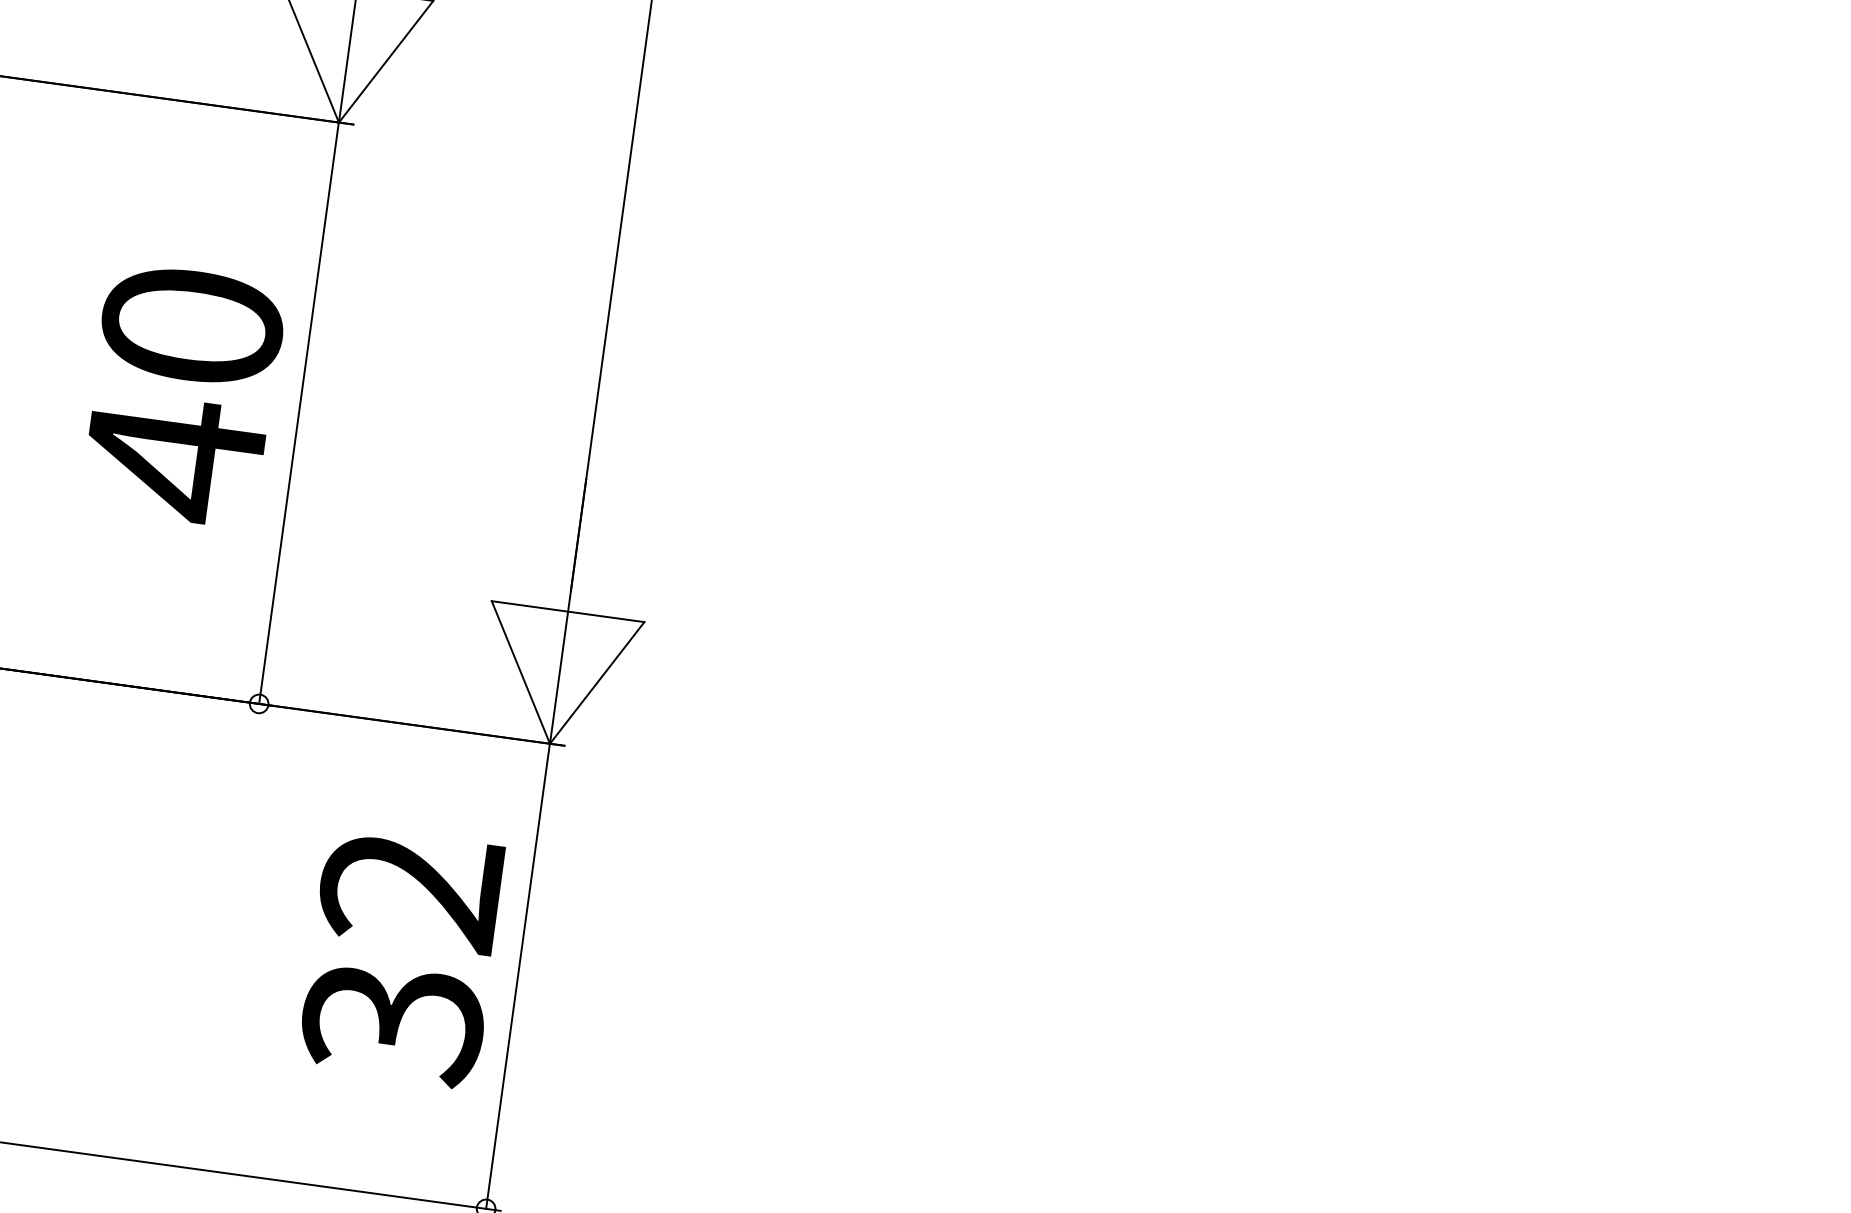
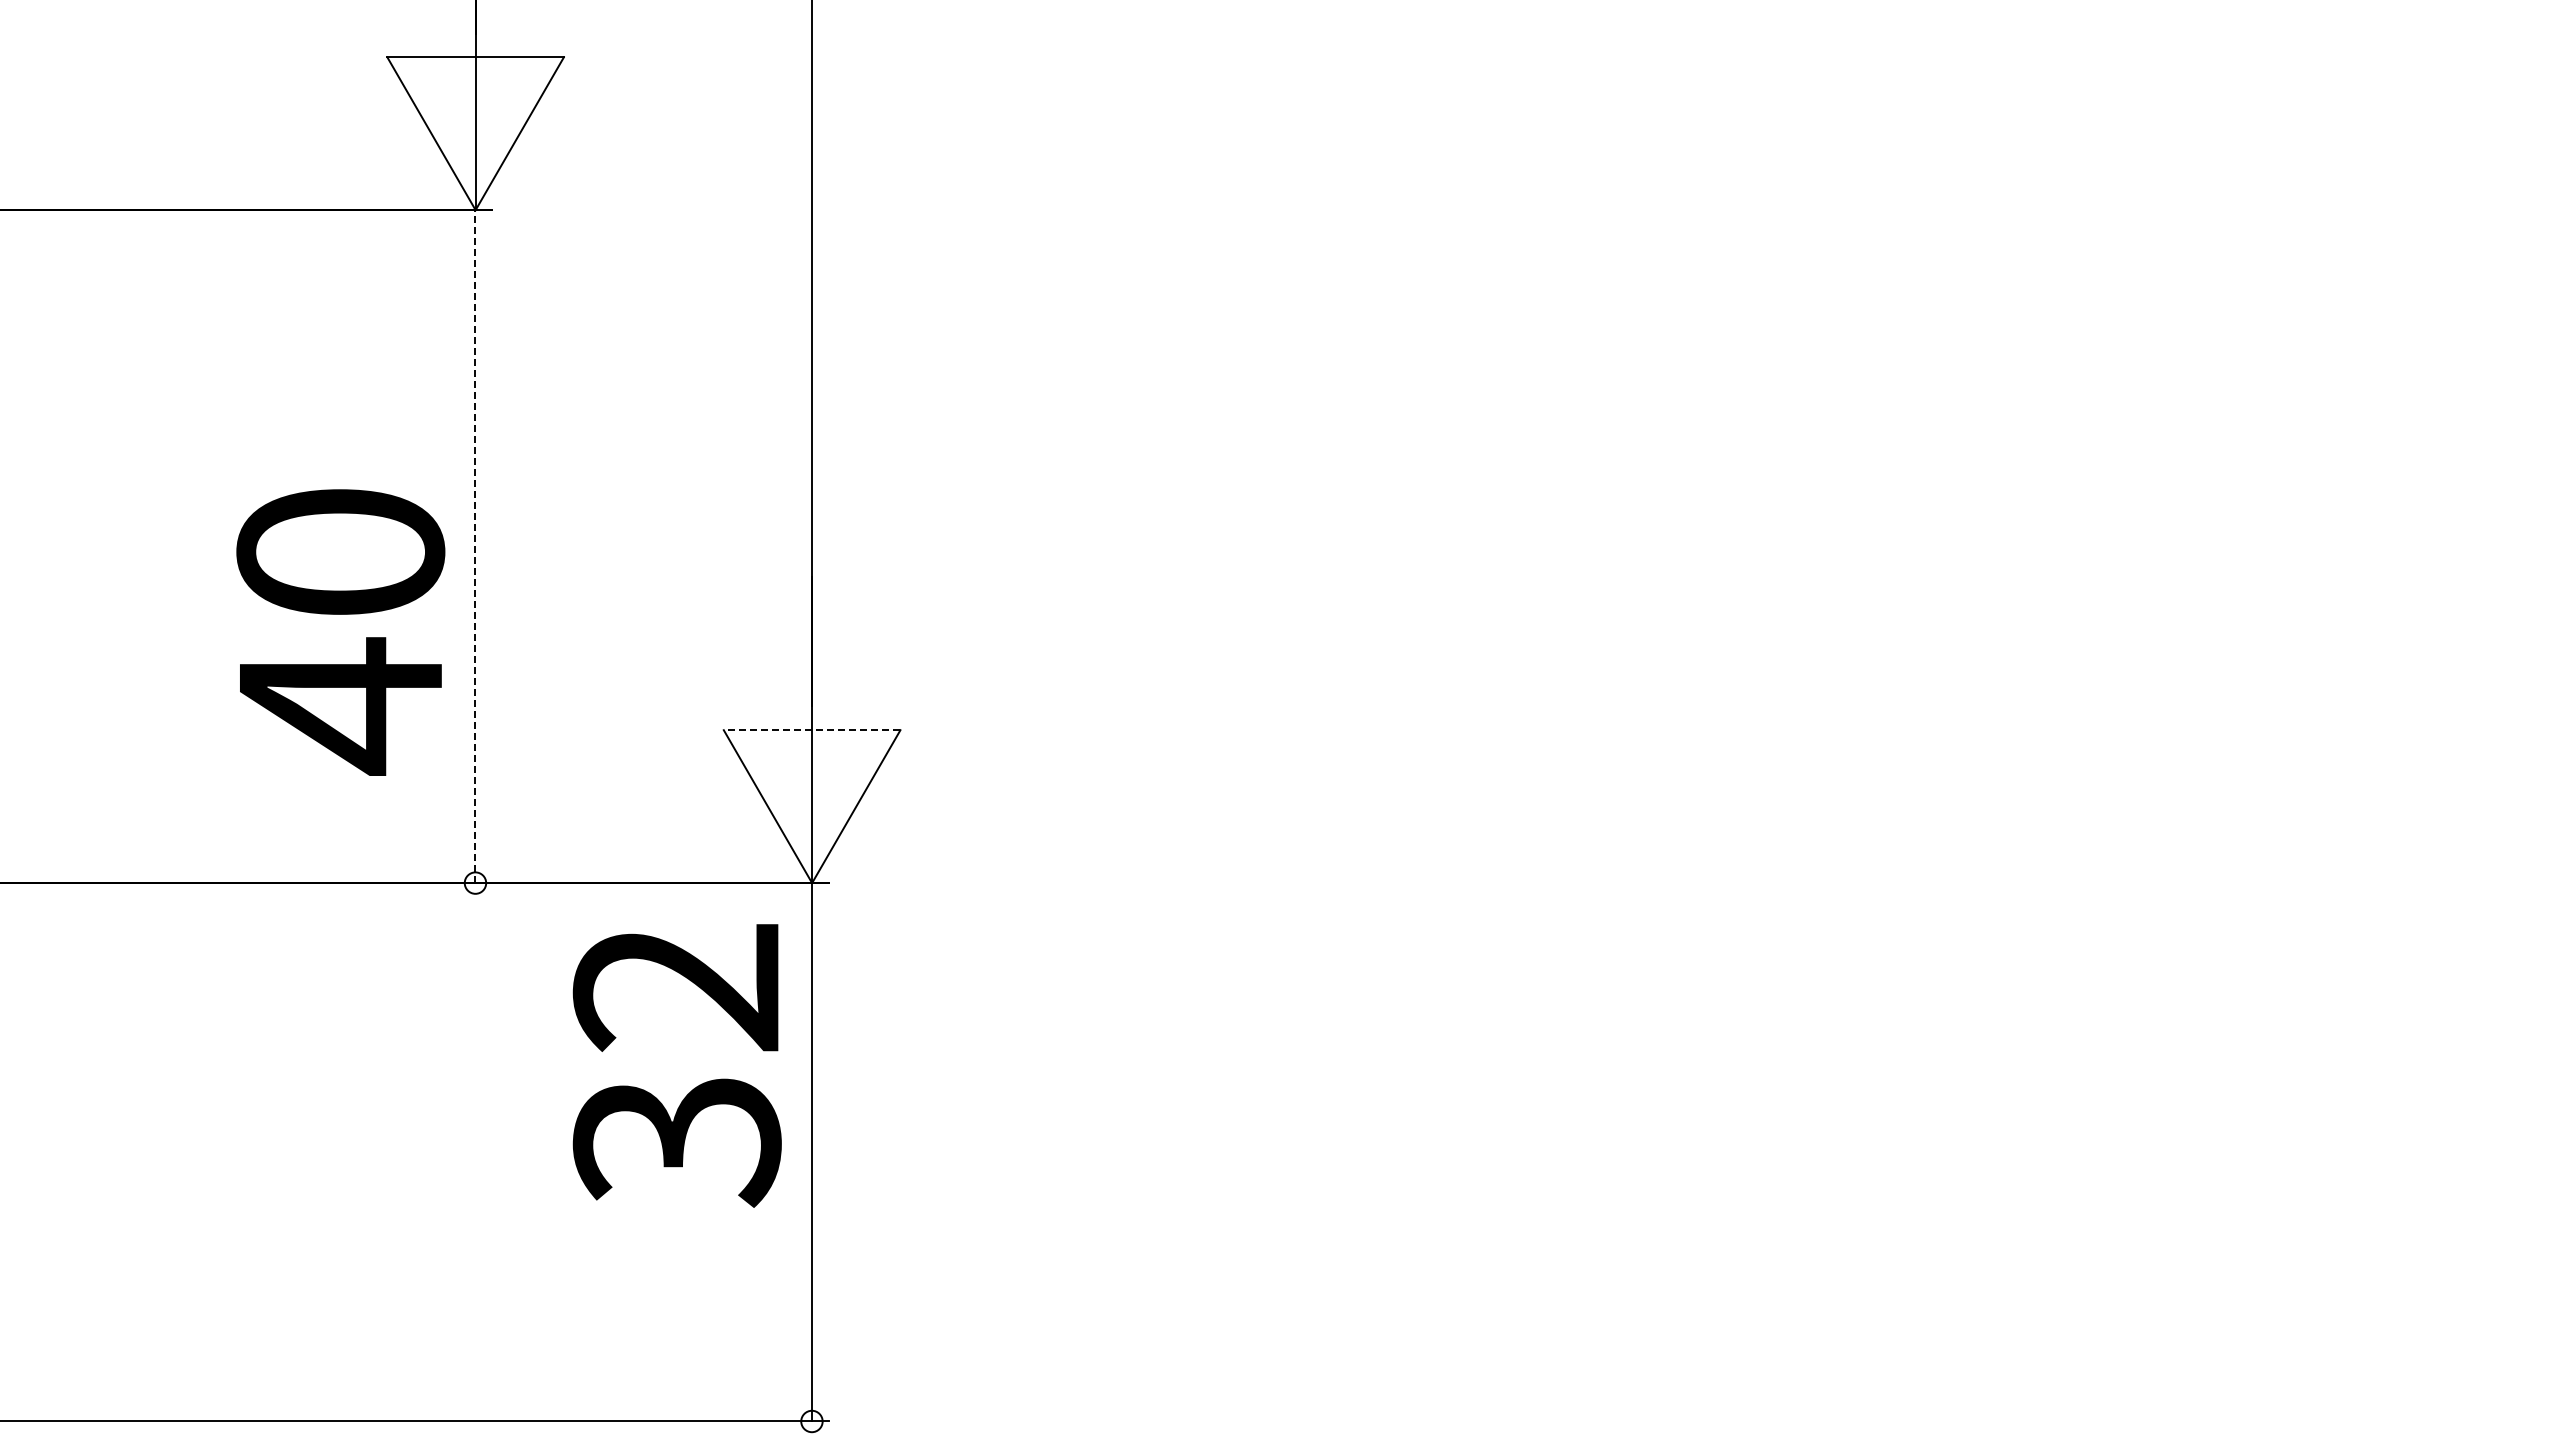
text: (182, 395) -> (340, 632), moved
line: (299, 413) -> (475, 546), solid -> dashed
line: (567, 611) -> (811, 730), solid -> dashed
text: (401, 956) -> (676, 1065), moved

